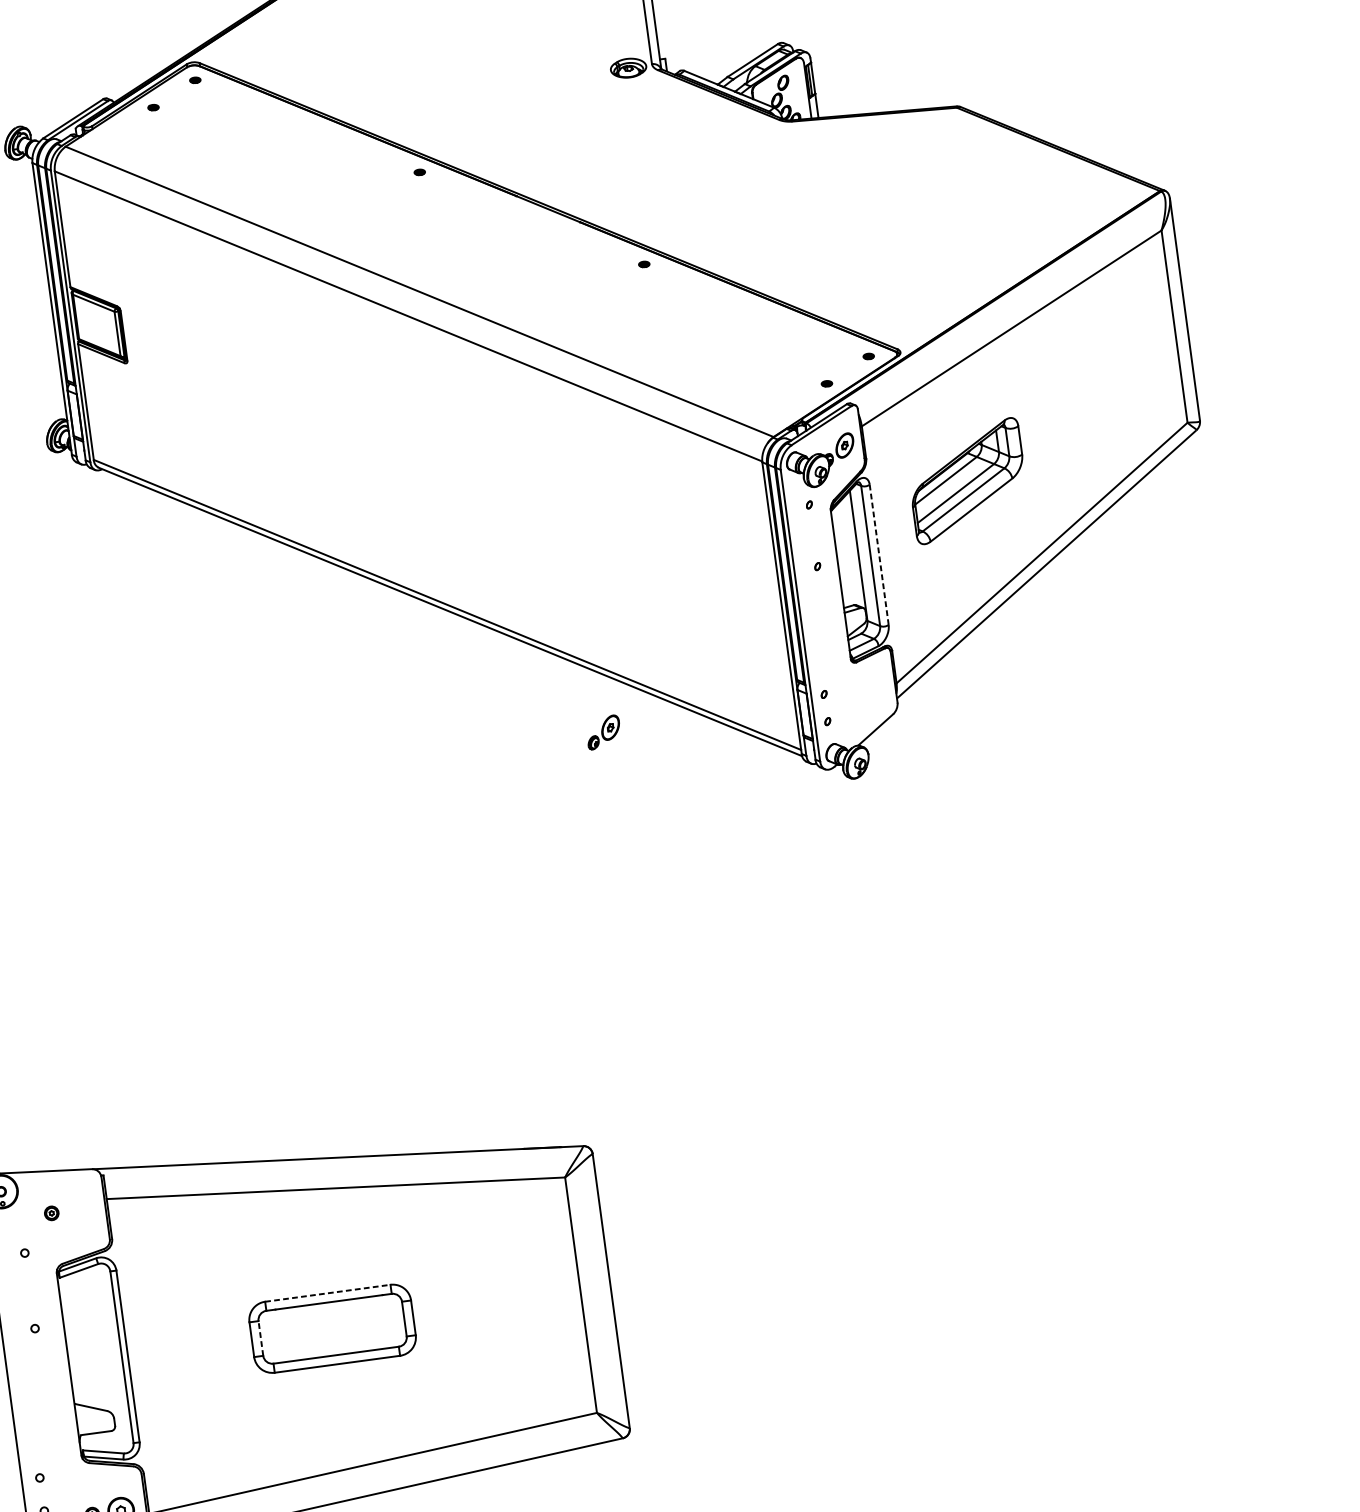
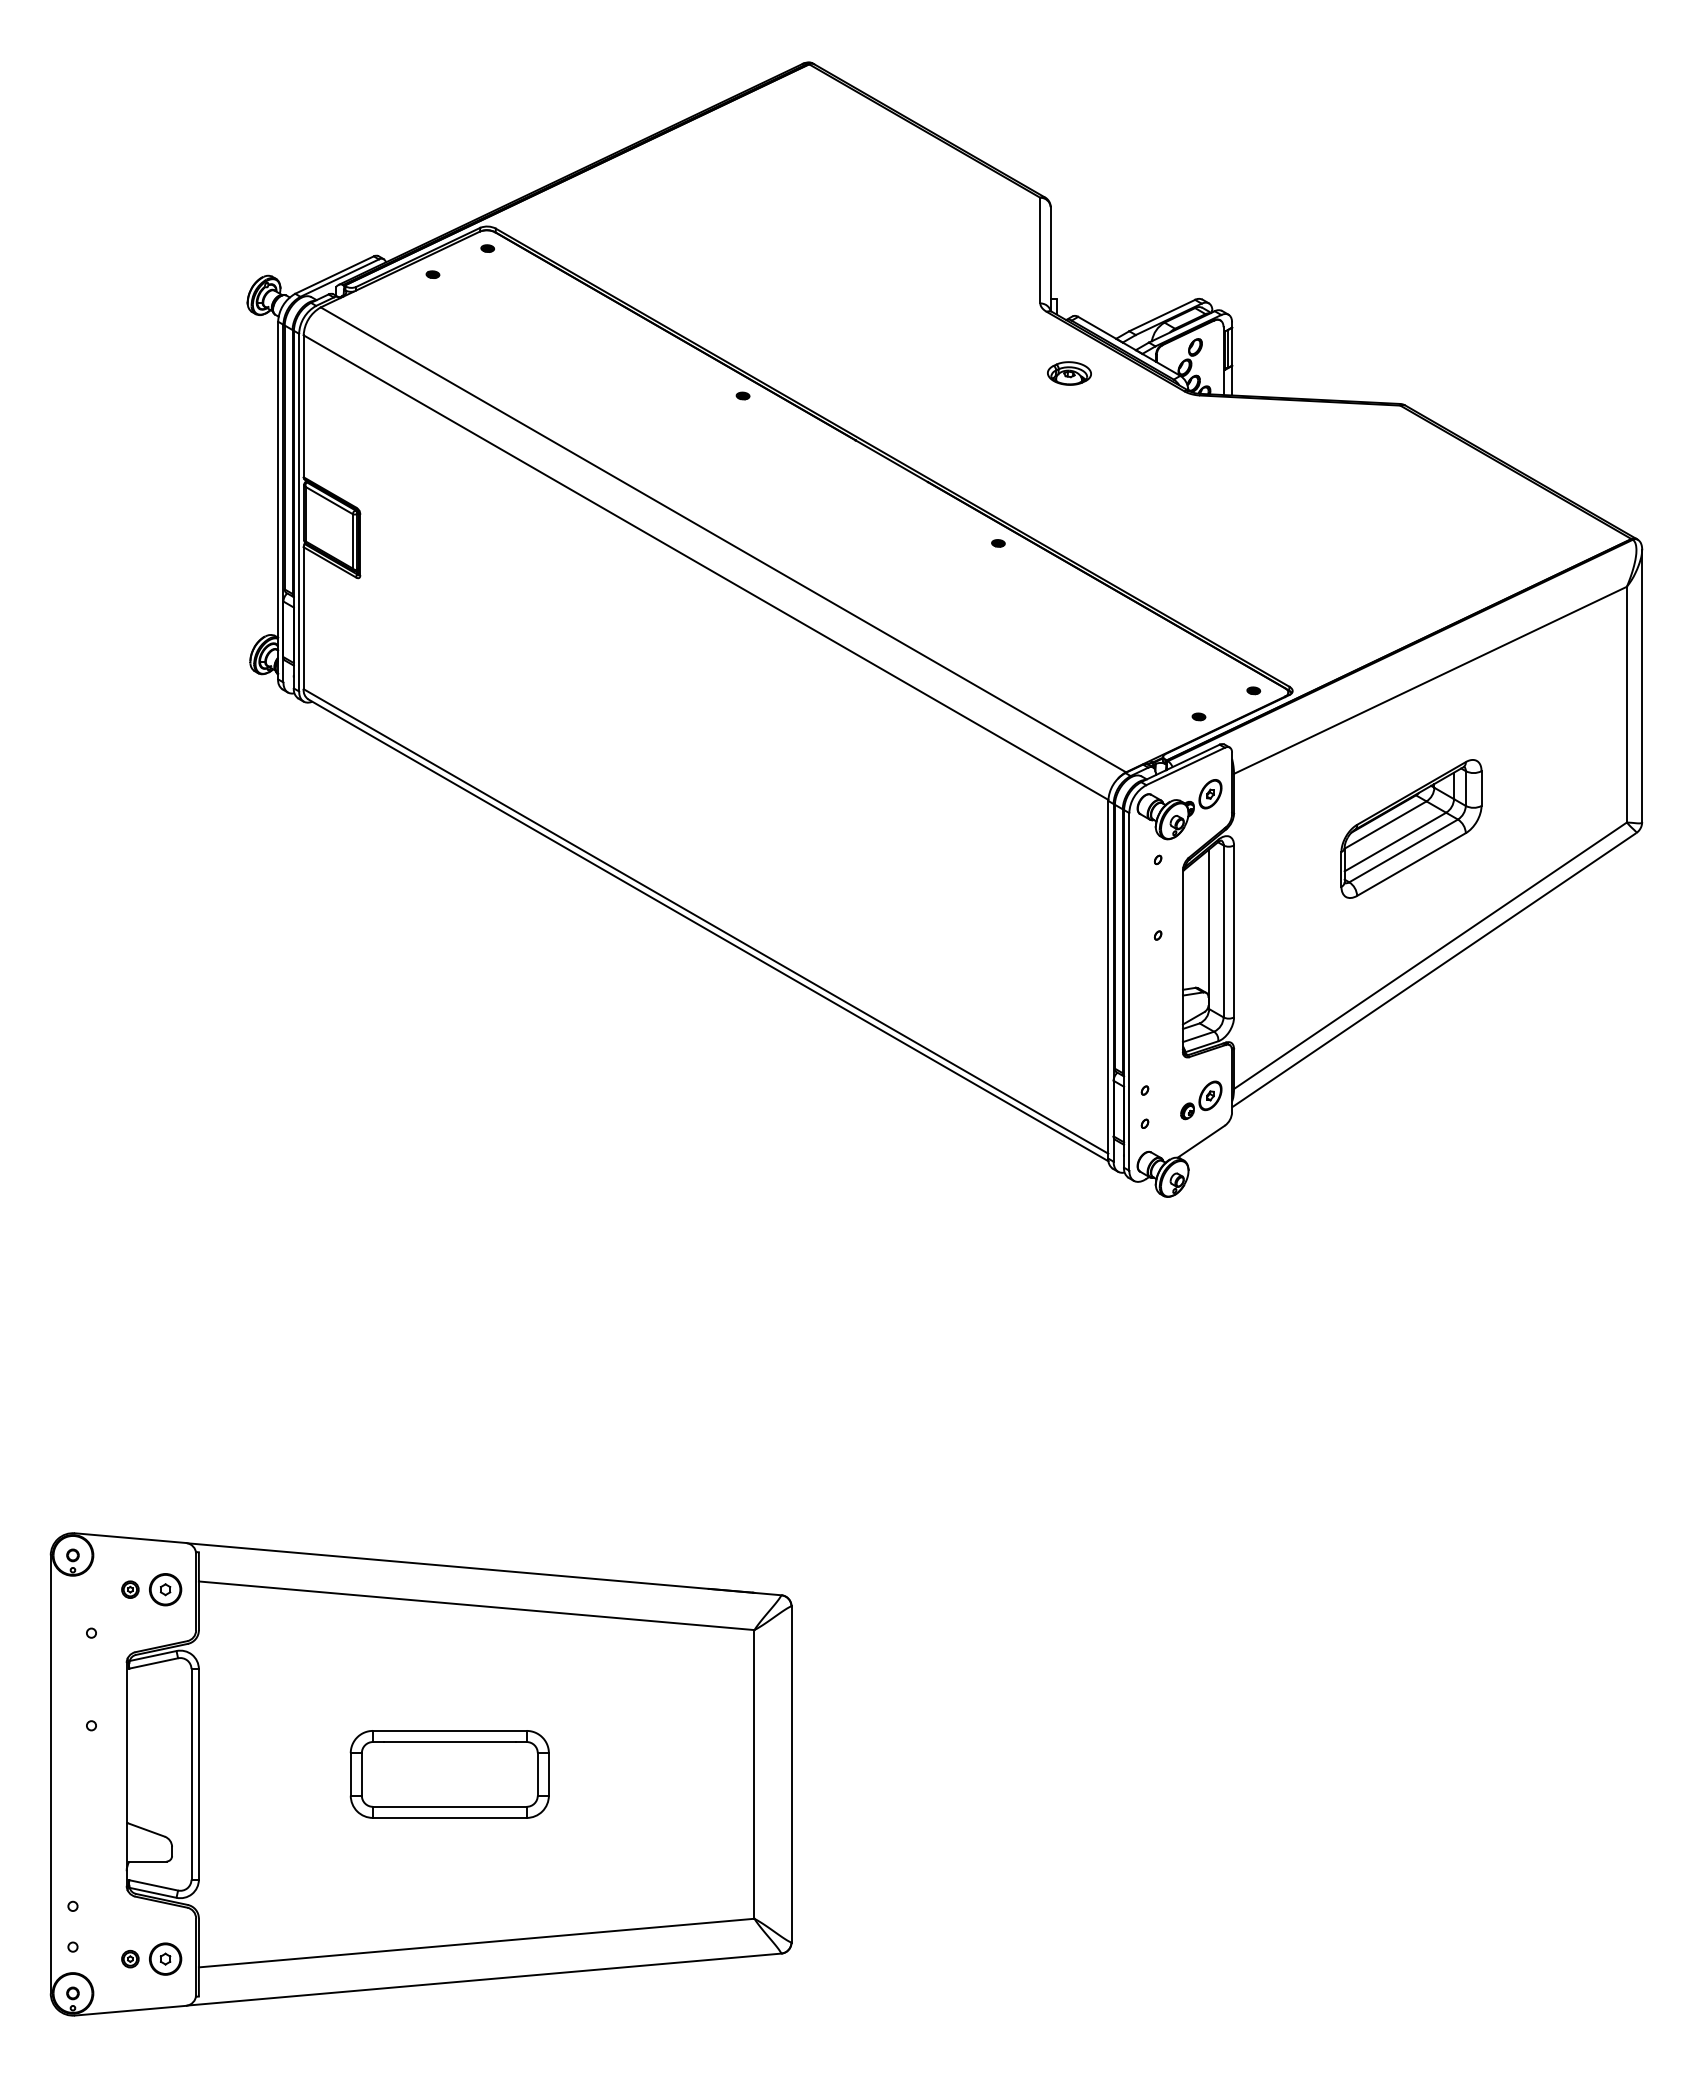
part: (628, 68) -> (1069, 373), moved
part: (967, 480) -> (1411, 828), moved
line: (879, 554) -> (1234, 931), dashed -> solid
part: (603, 732) -> (1201, 1100), moved
part: (80, 1209) -> (165, 1589), added
line: (327, 1293) -> (449, 1730), dashed -> solid
line: (260, 1337) -> (361, 1773), dashed -> solid

